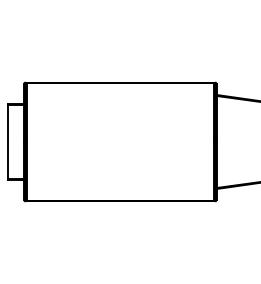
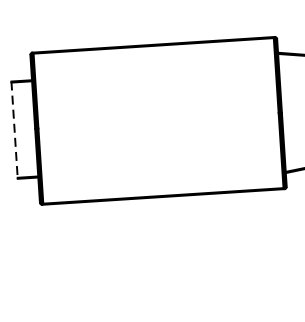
line: (8, 142) -> (15, 130), solid -> dashed

